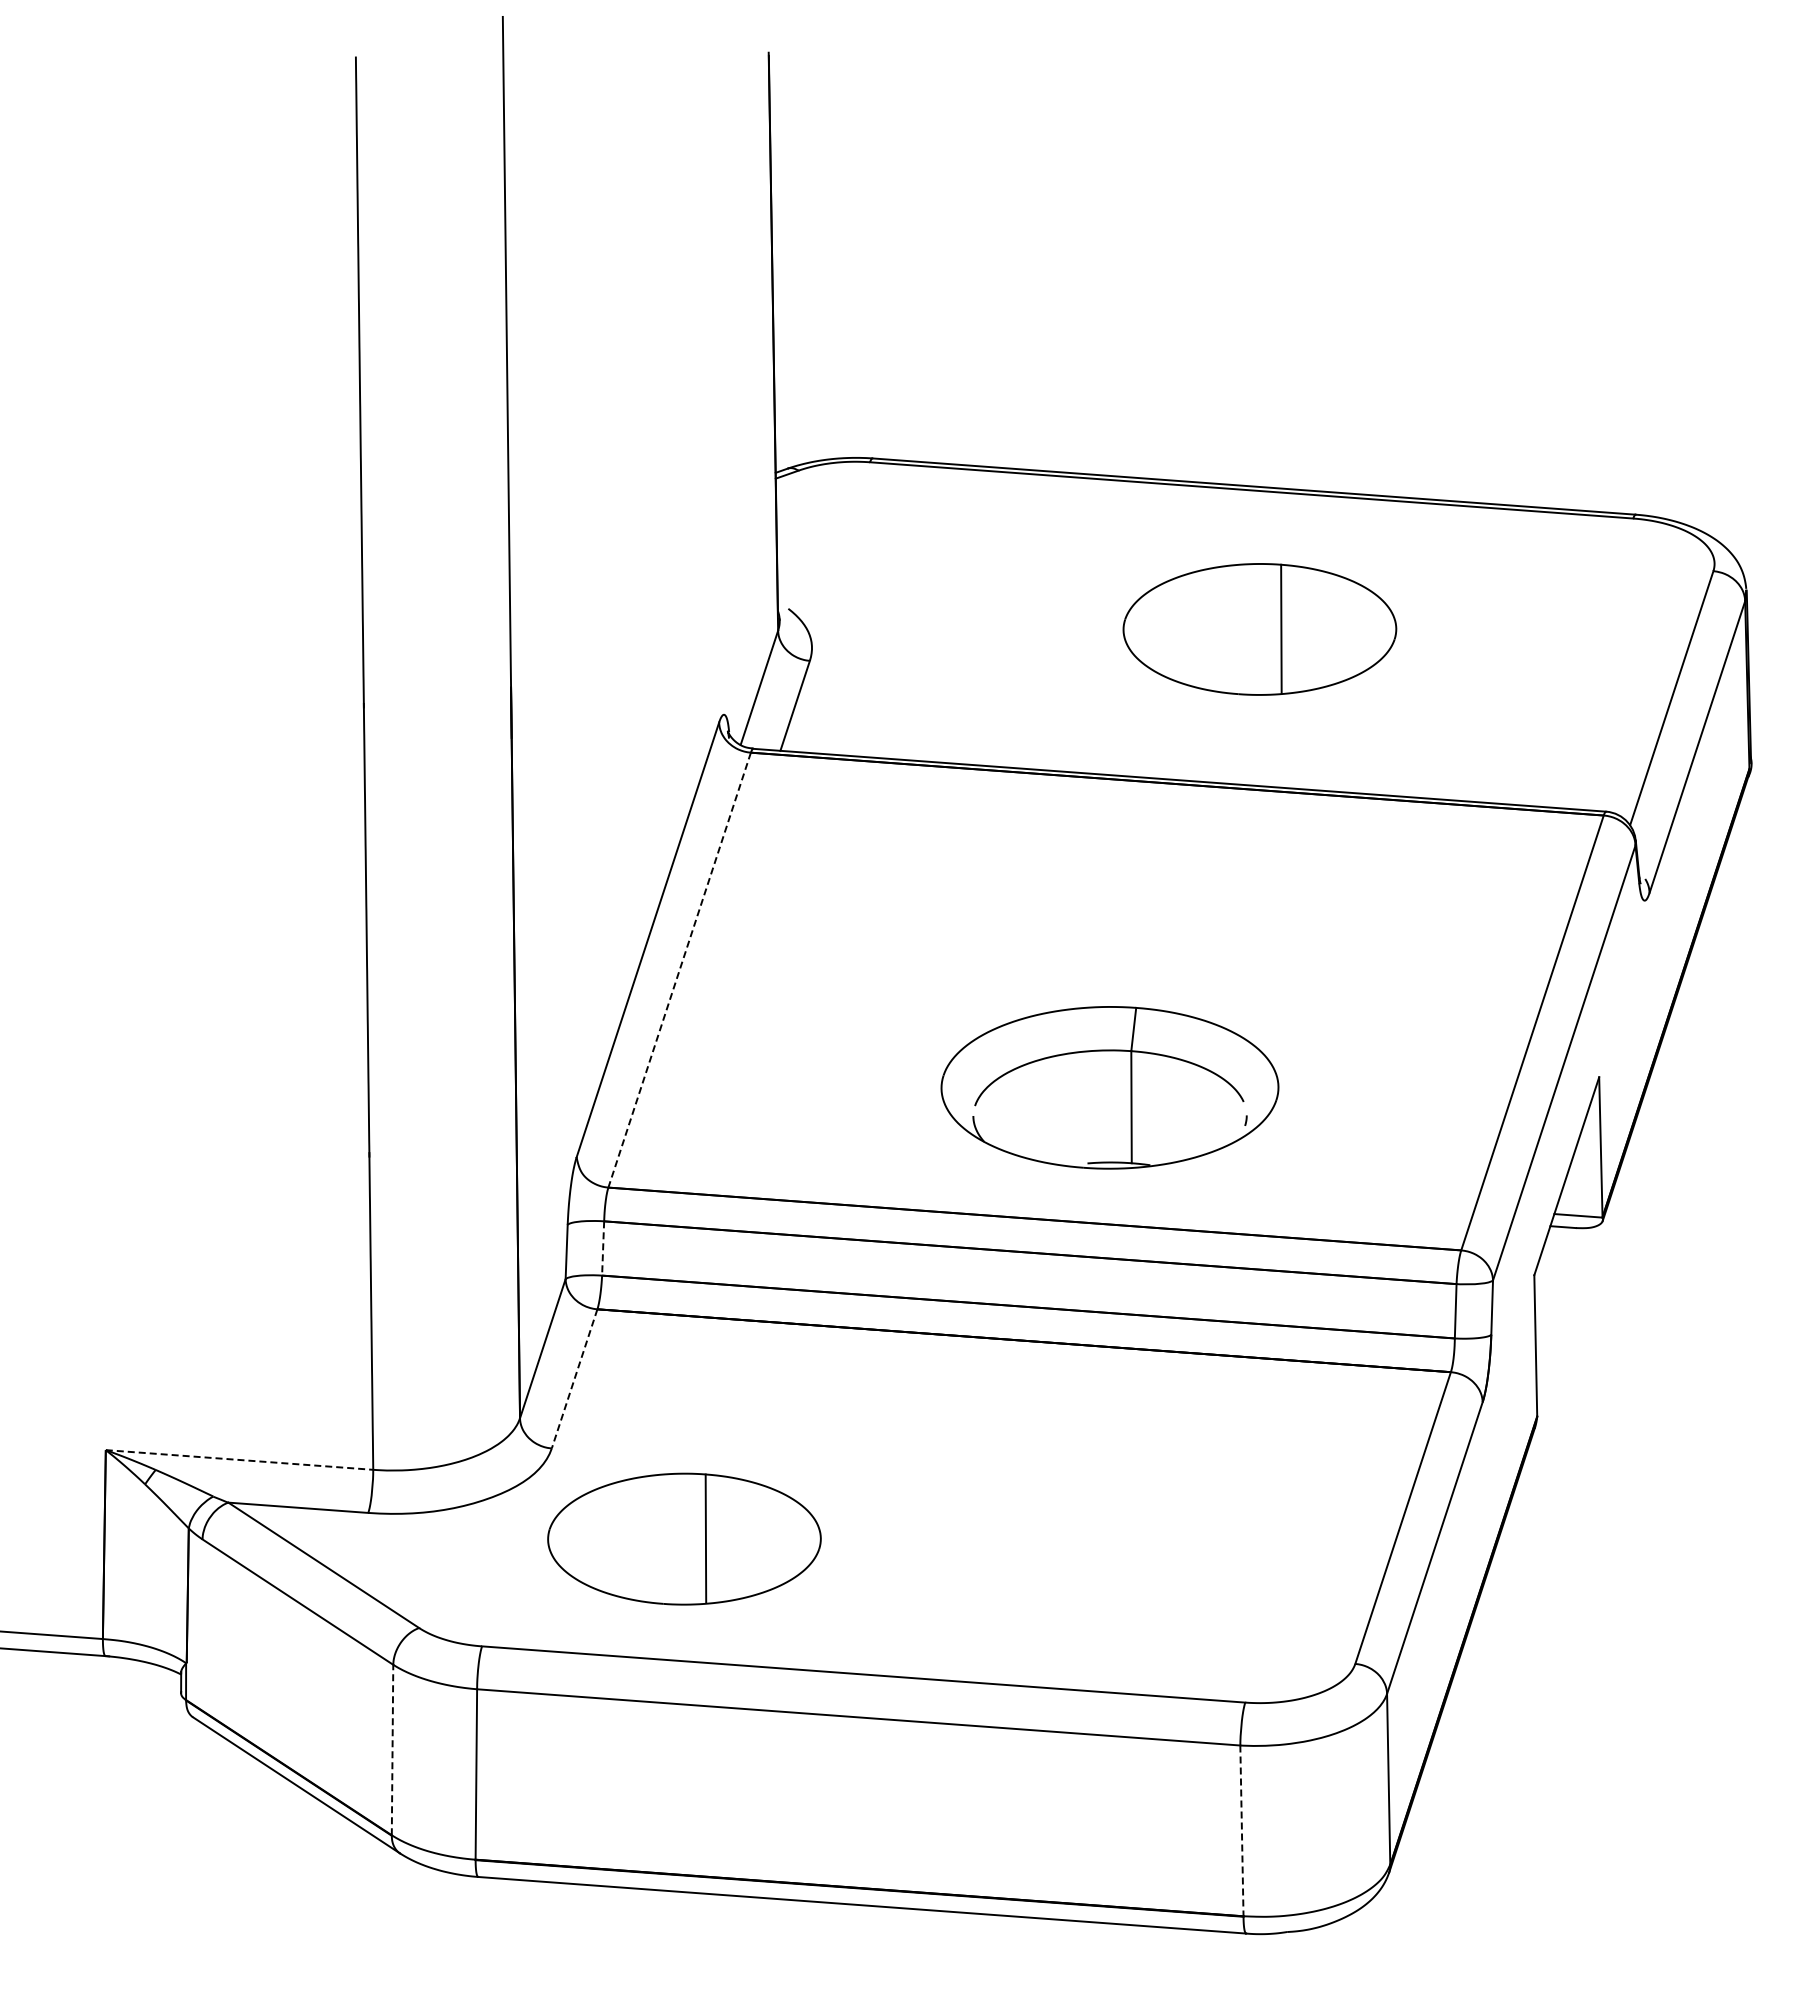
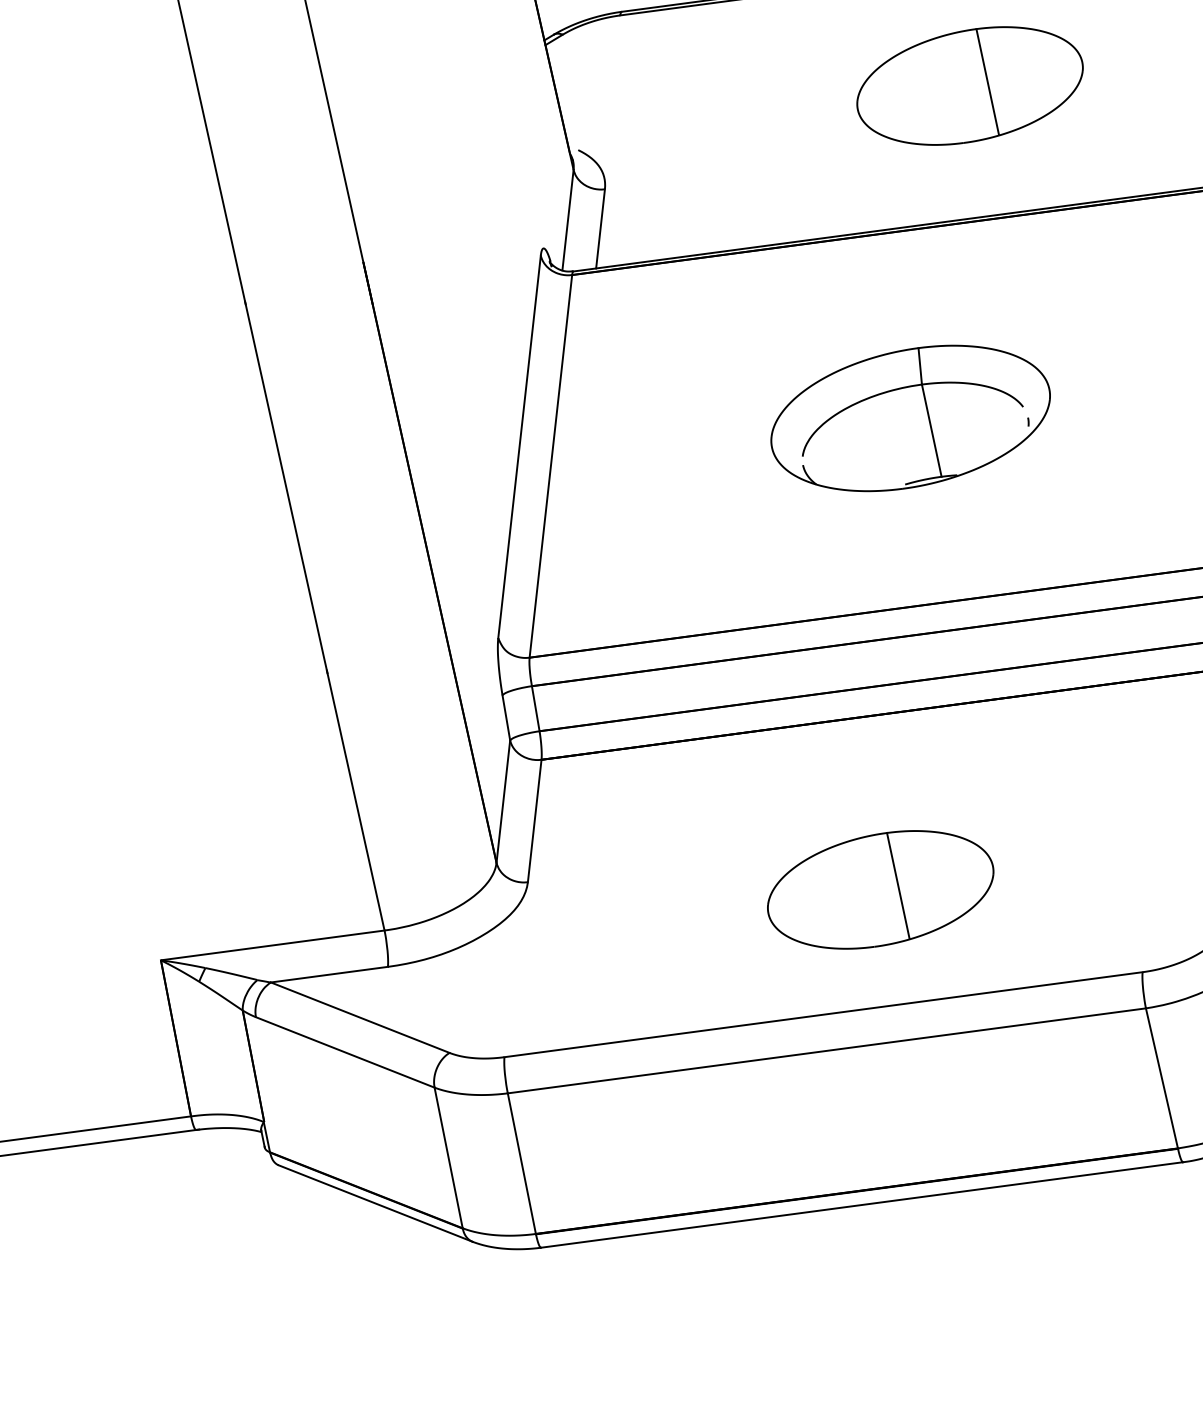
line: (679, 970) -> (550, 466), dashed -> solid
part: (1109, 1087) -> (910, 418), moved
line: (603, 1248) -> (536, 708), dashed -> solid
line: (574, 1379) -> (534, 821), dashed -> solid
line: (240, 1460) -> (273, 945), dashed -> solid
part: (684, 1538) -> (880, 889), moved
line: (392, 1749) -> (448, 1157), dashed -> solid
line: (1241, 1831) -> (1161, 1078), dashed -> solid

